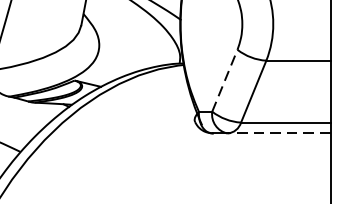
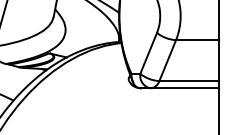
line: (224, 79) -> (148, 52), dashed -> solid
line: (279, 133) -> (184, 88), dashed -> solid

